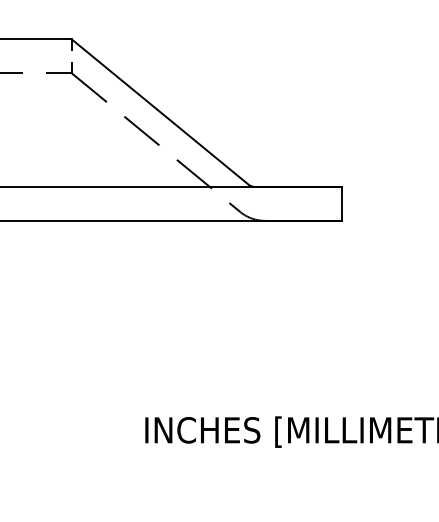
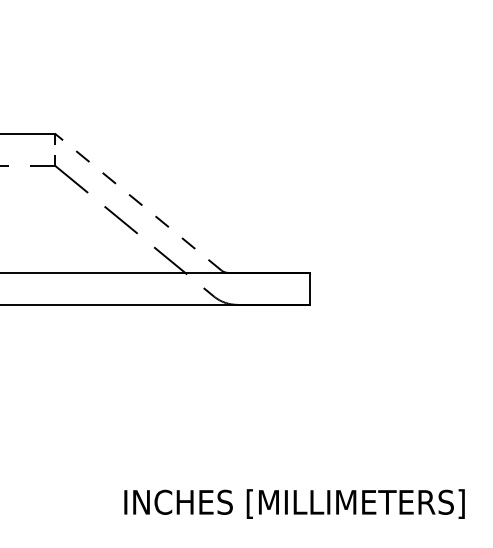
line: (160, 112) -> (138, 202), solid -> dashed

